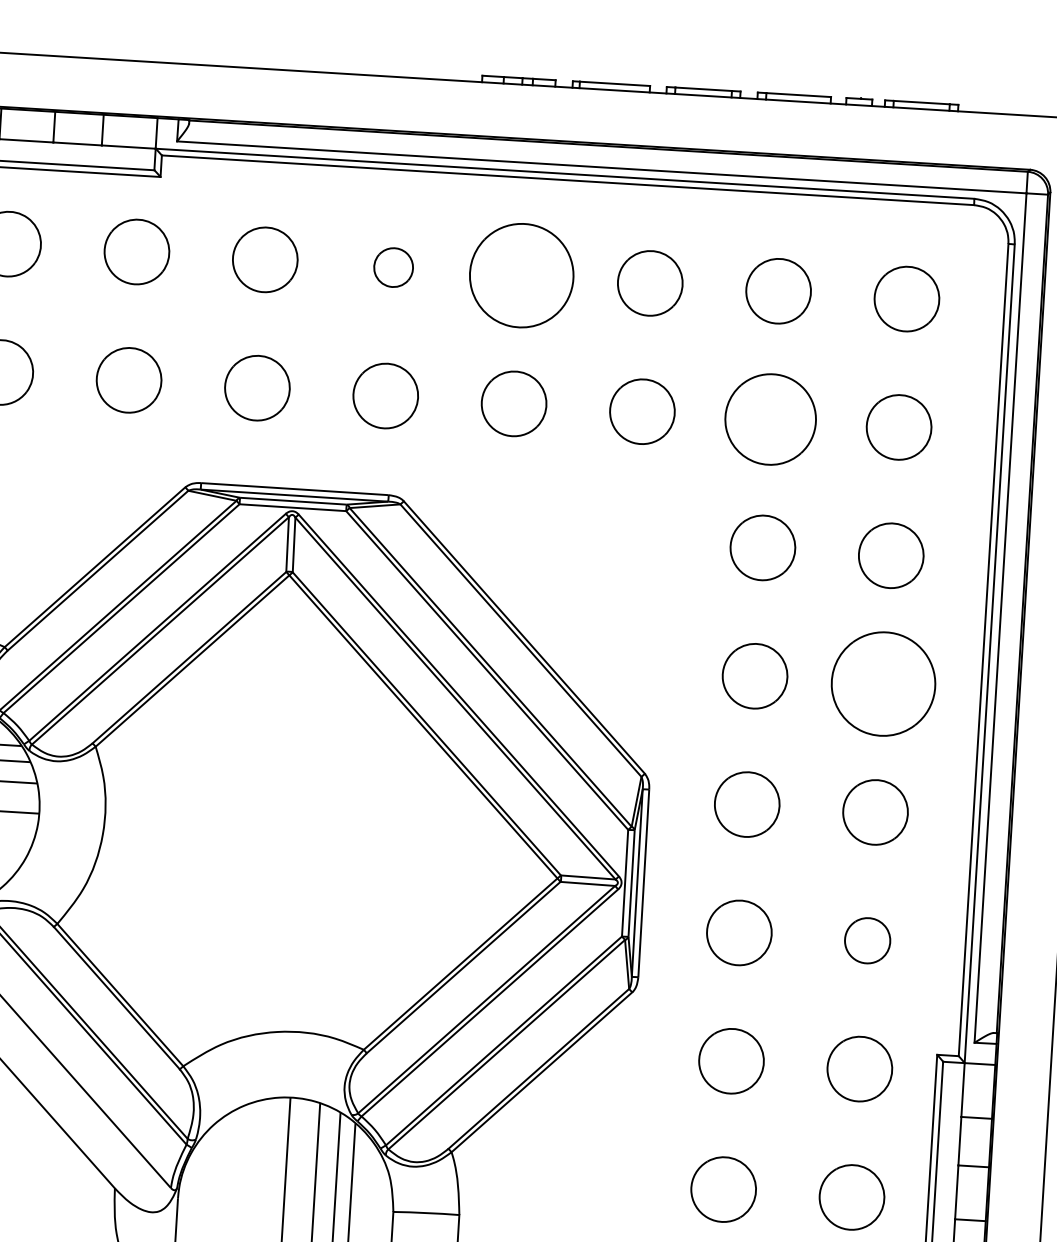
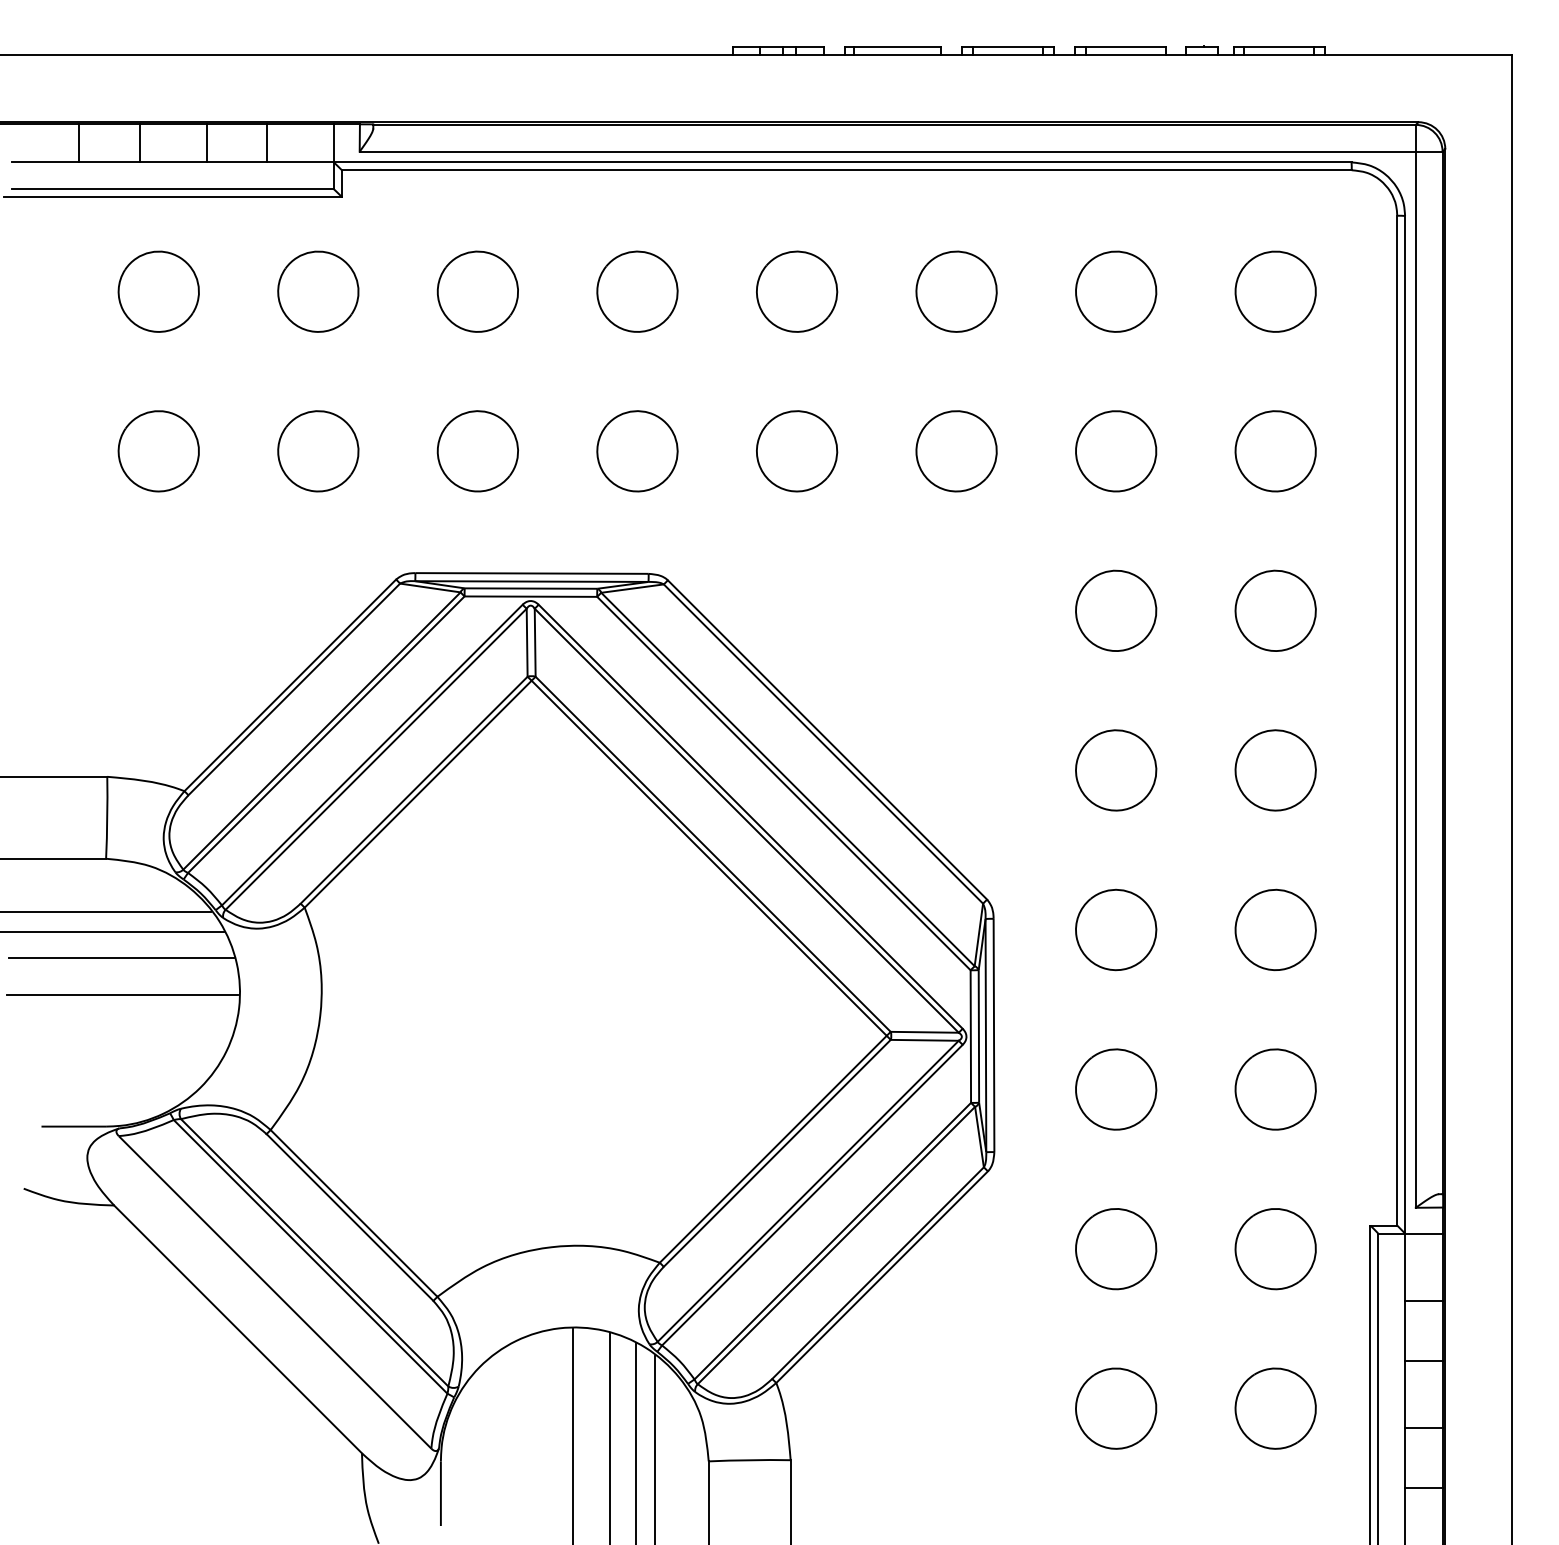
part: (393, 267) -> (637, 291), size x1.67
part: (522, 275) -> (797, 291), size x0.62
part: (771, 419) -> (1116, 451), size x0.71
part: (883, 684) -> (1275, 770), size x0.62
part: (867, 940) -> (1275, 1089), size x1.43

